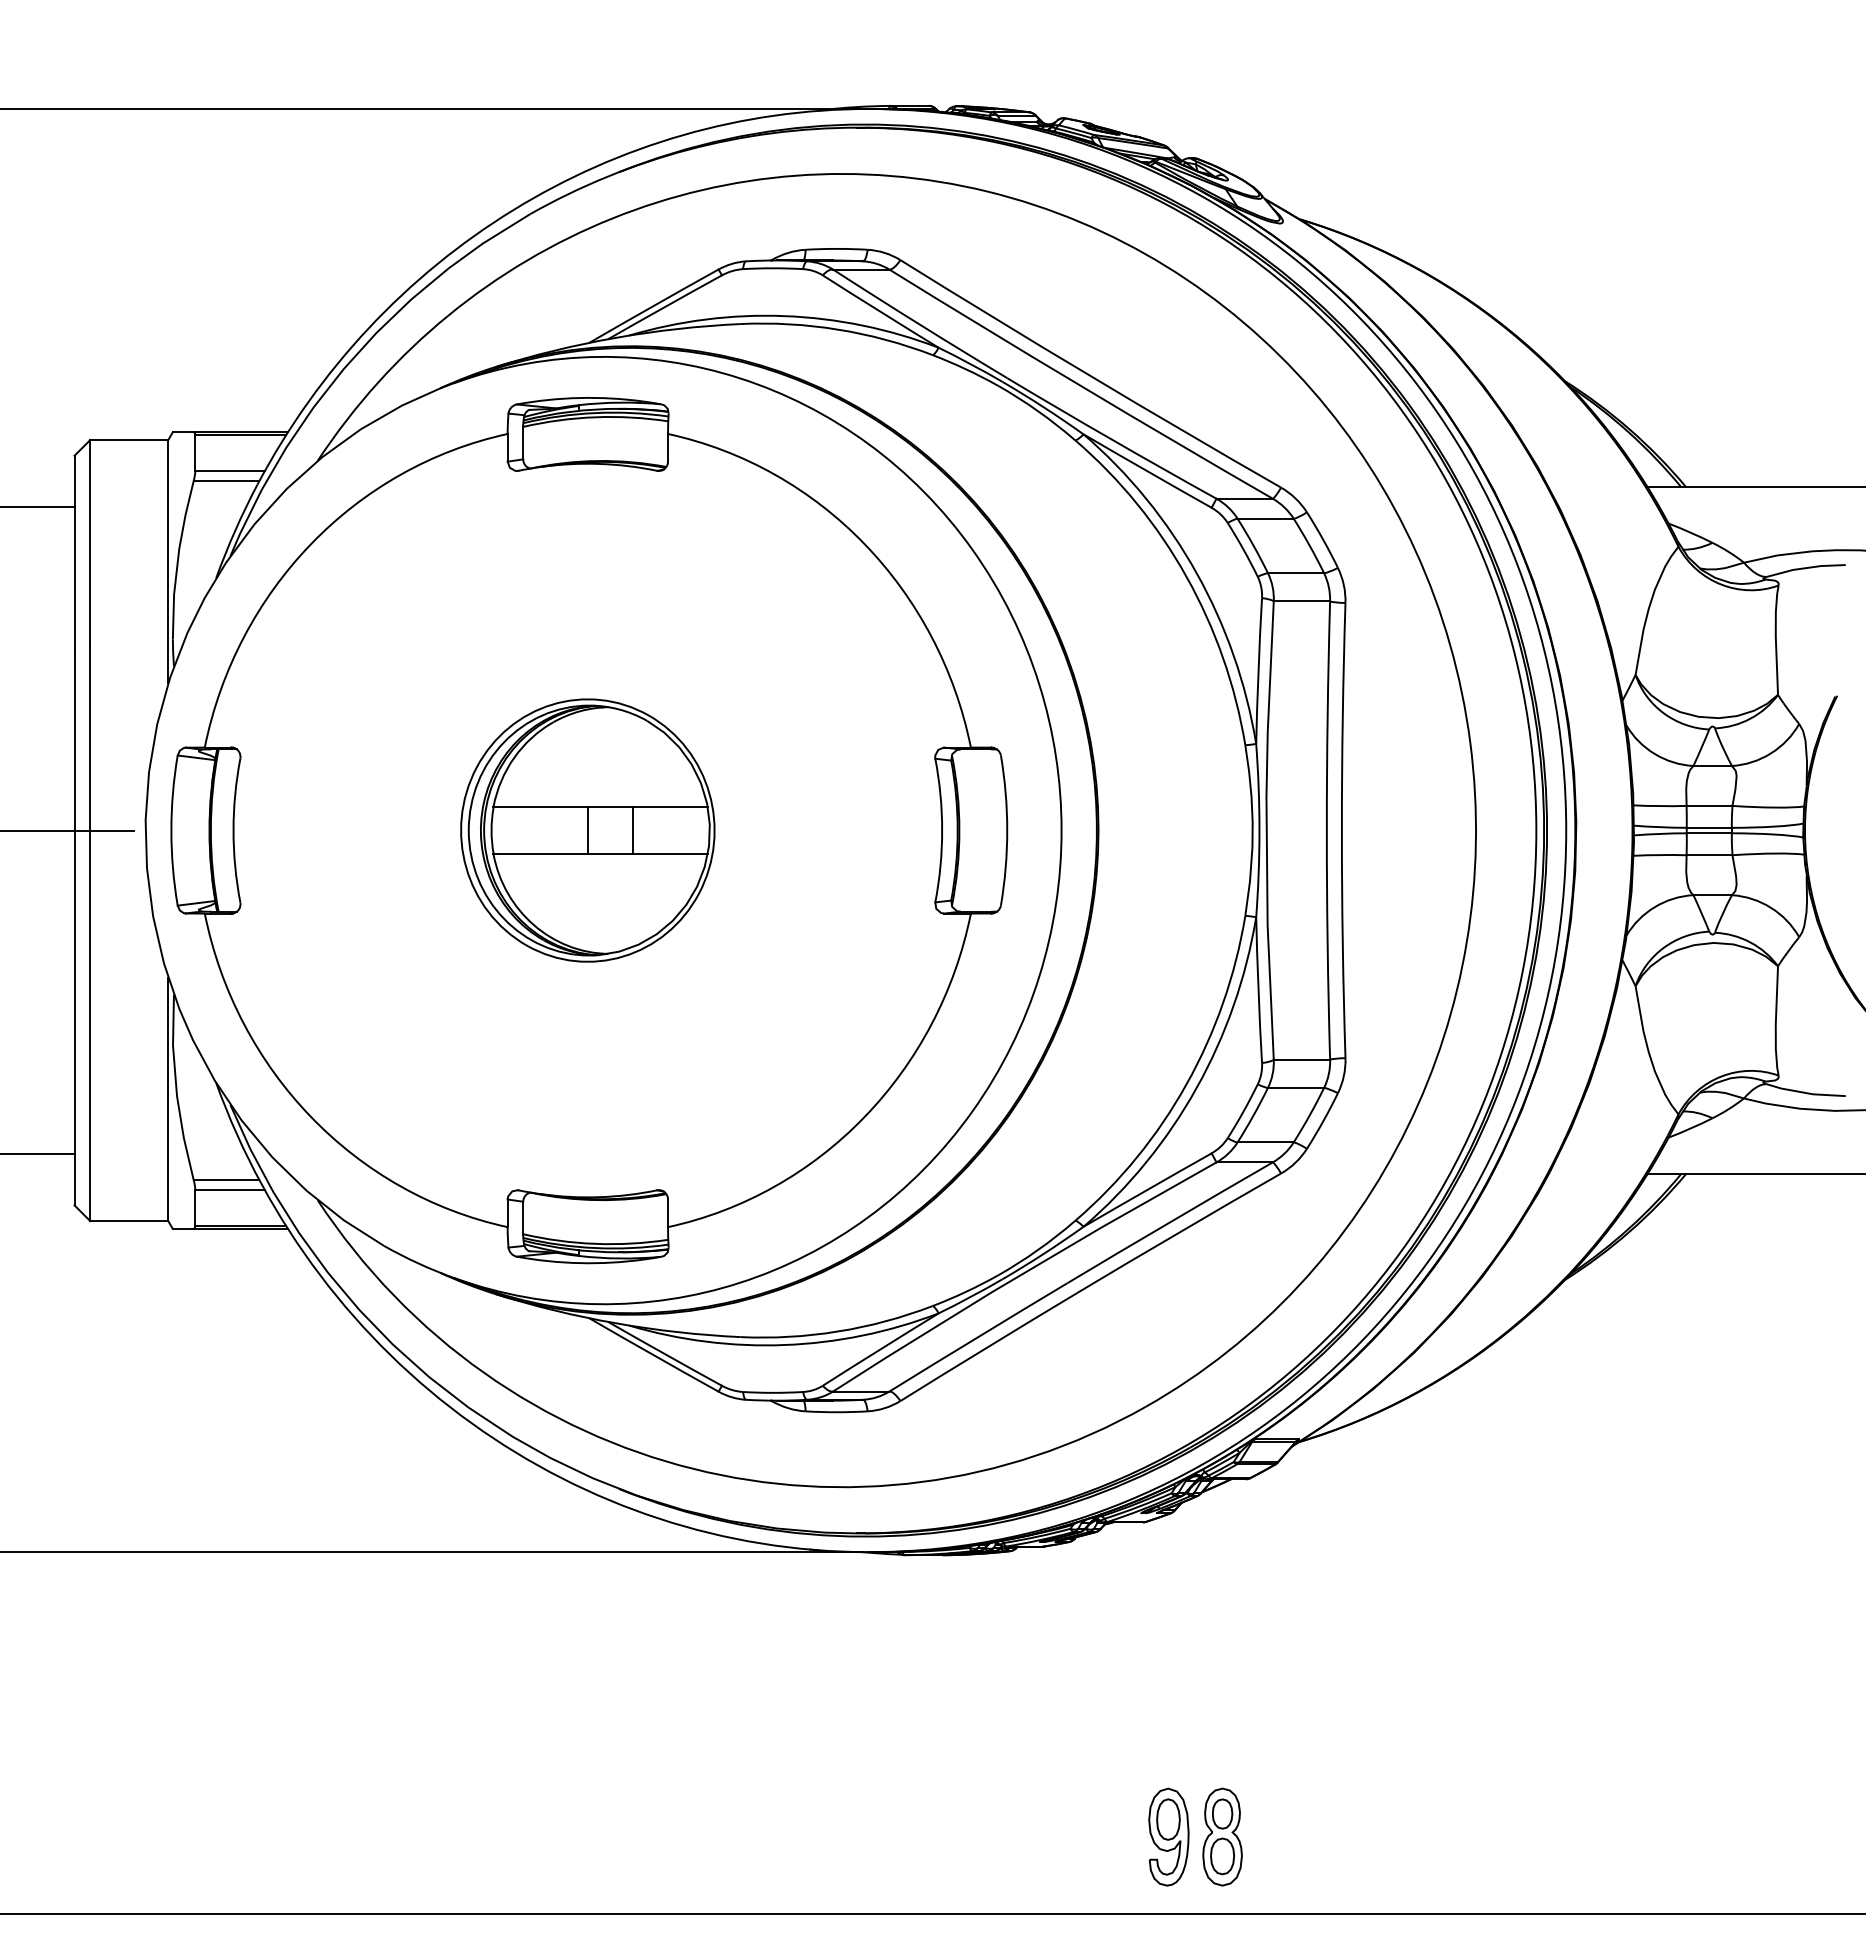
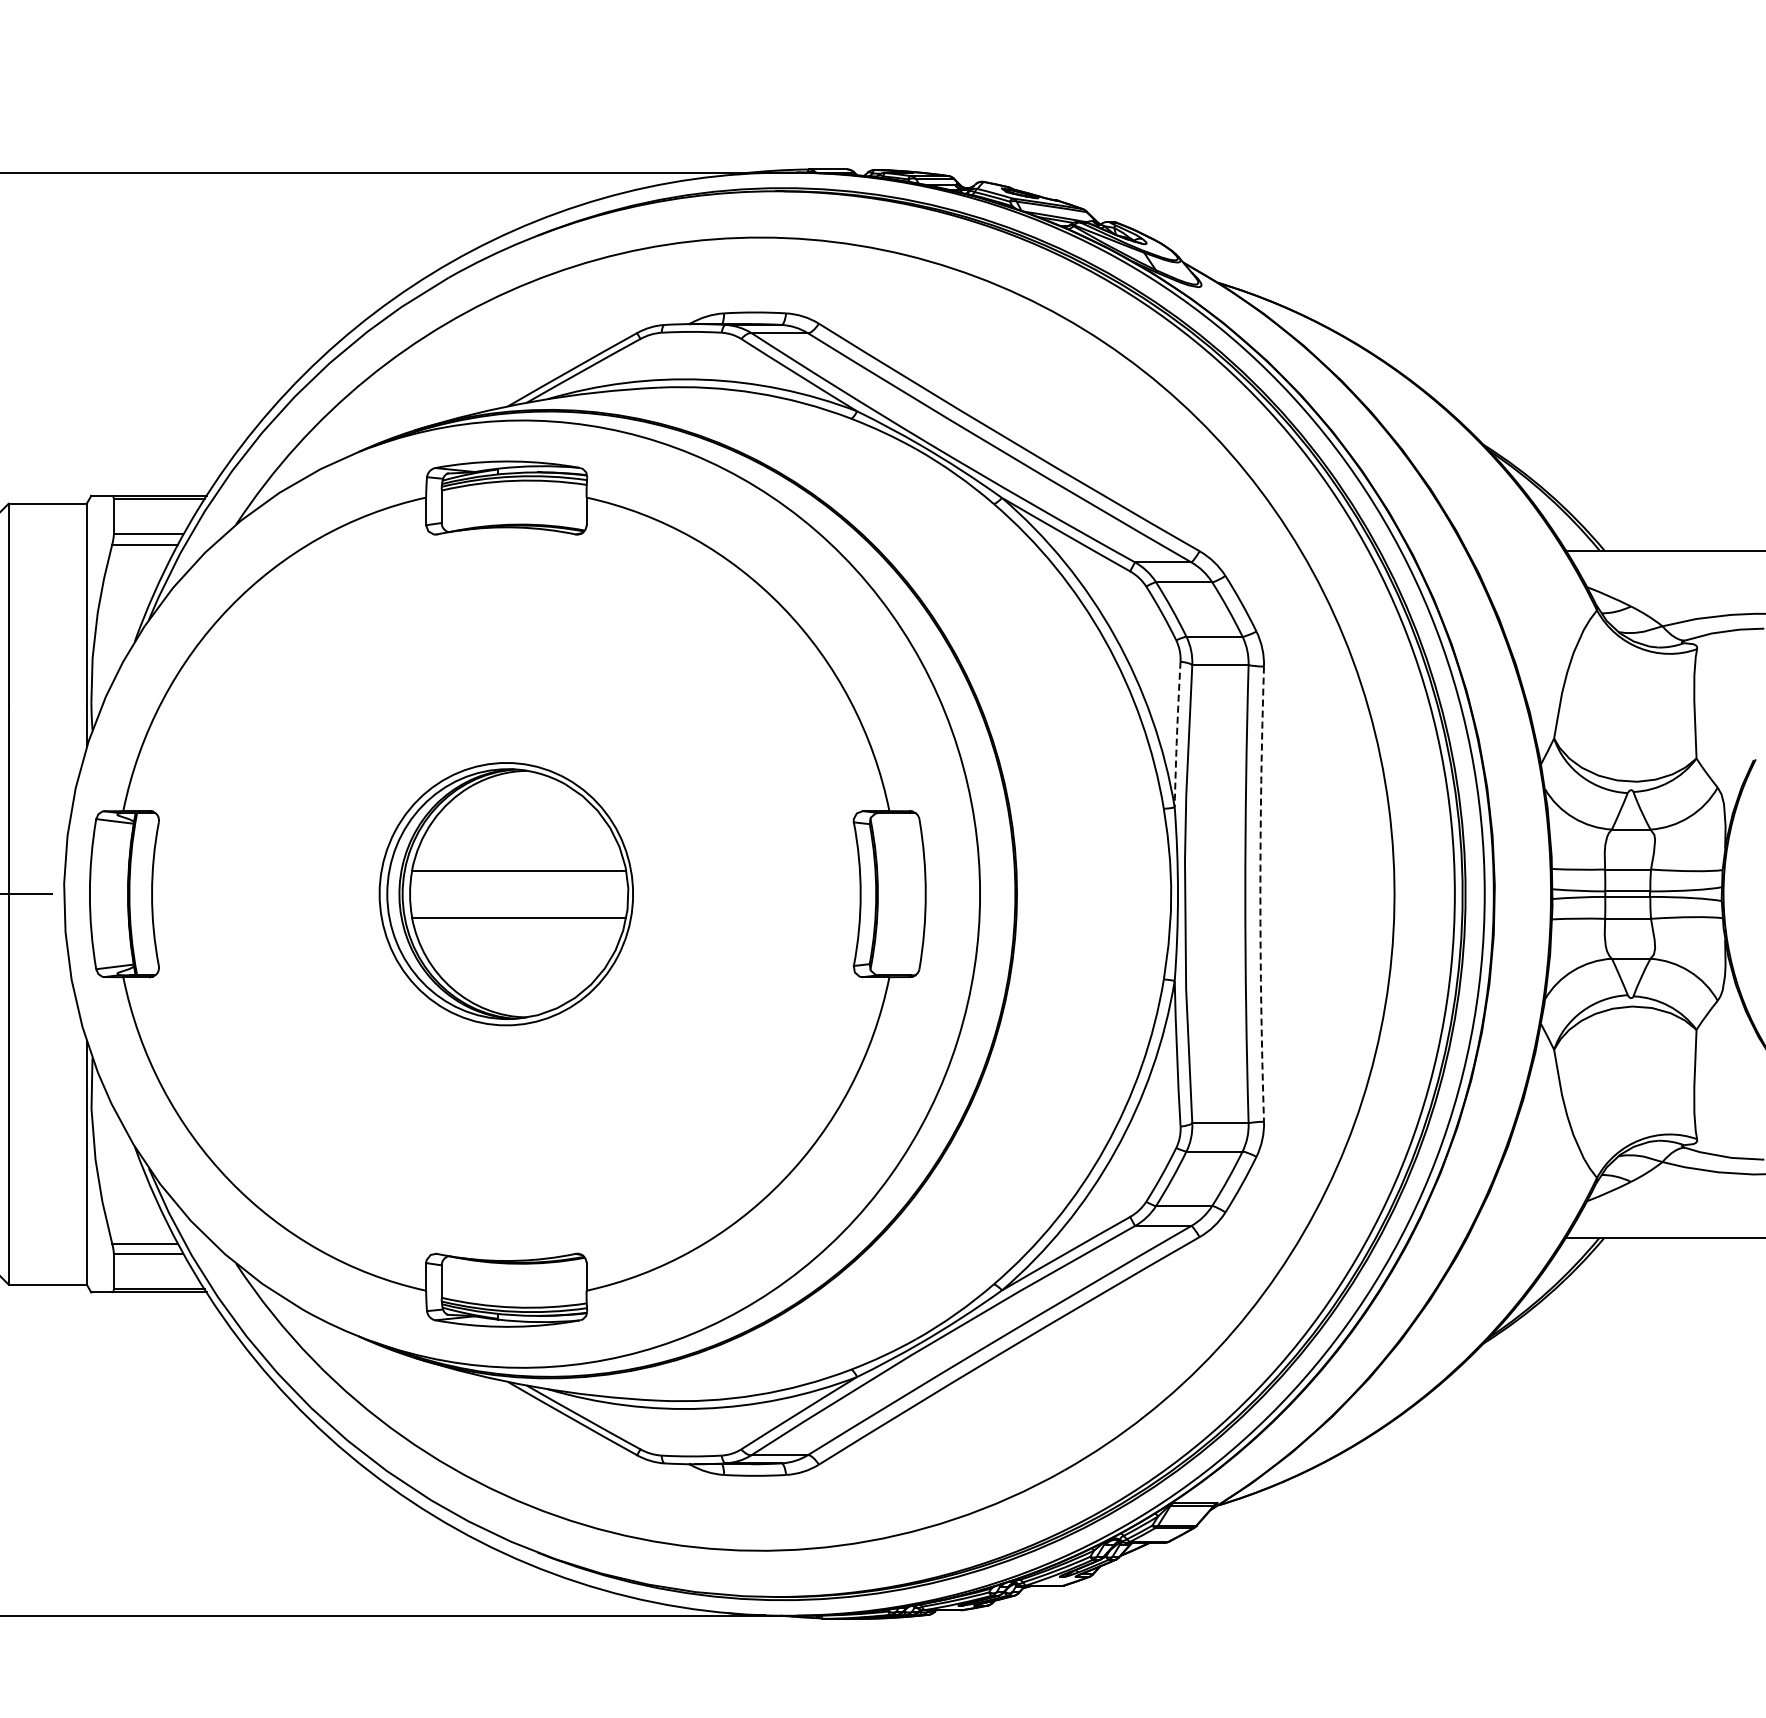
arc: (1258, 671) -> (1177, 735), solid -> dashed
line: (588, 830) -> (507, 894), removed
line: (633, 830) -> (552, 894), removed
arc: (1341, 830) -> (1260, 894), solid -> dashed

